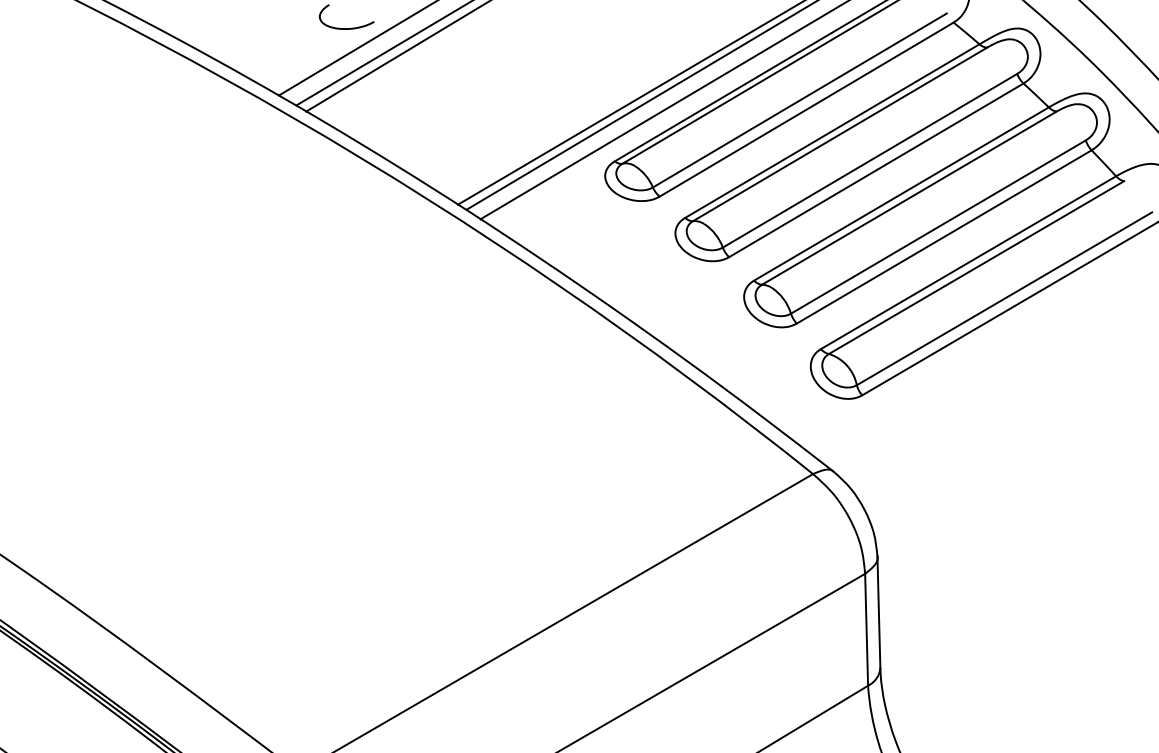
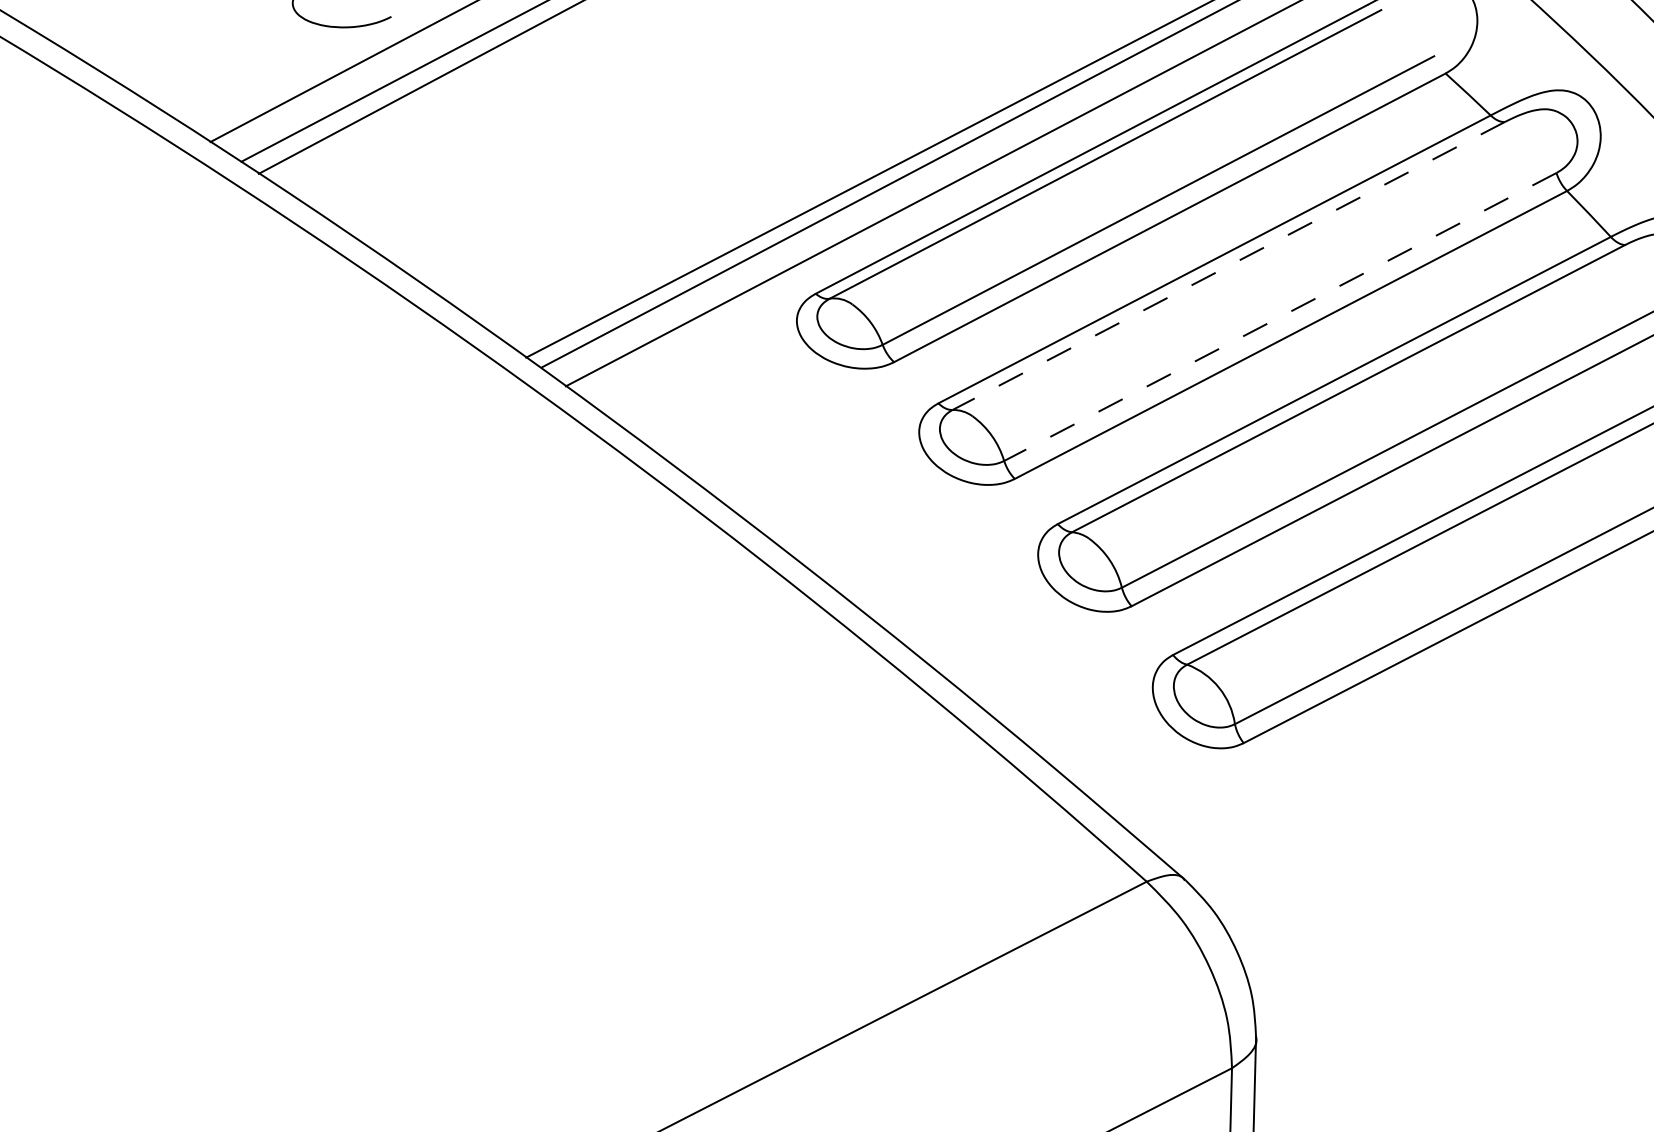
line: (840, 134) -> (1229, 266), solid -> dashed
line: (870, 160) -> (1281, 316), solid -> dashed

